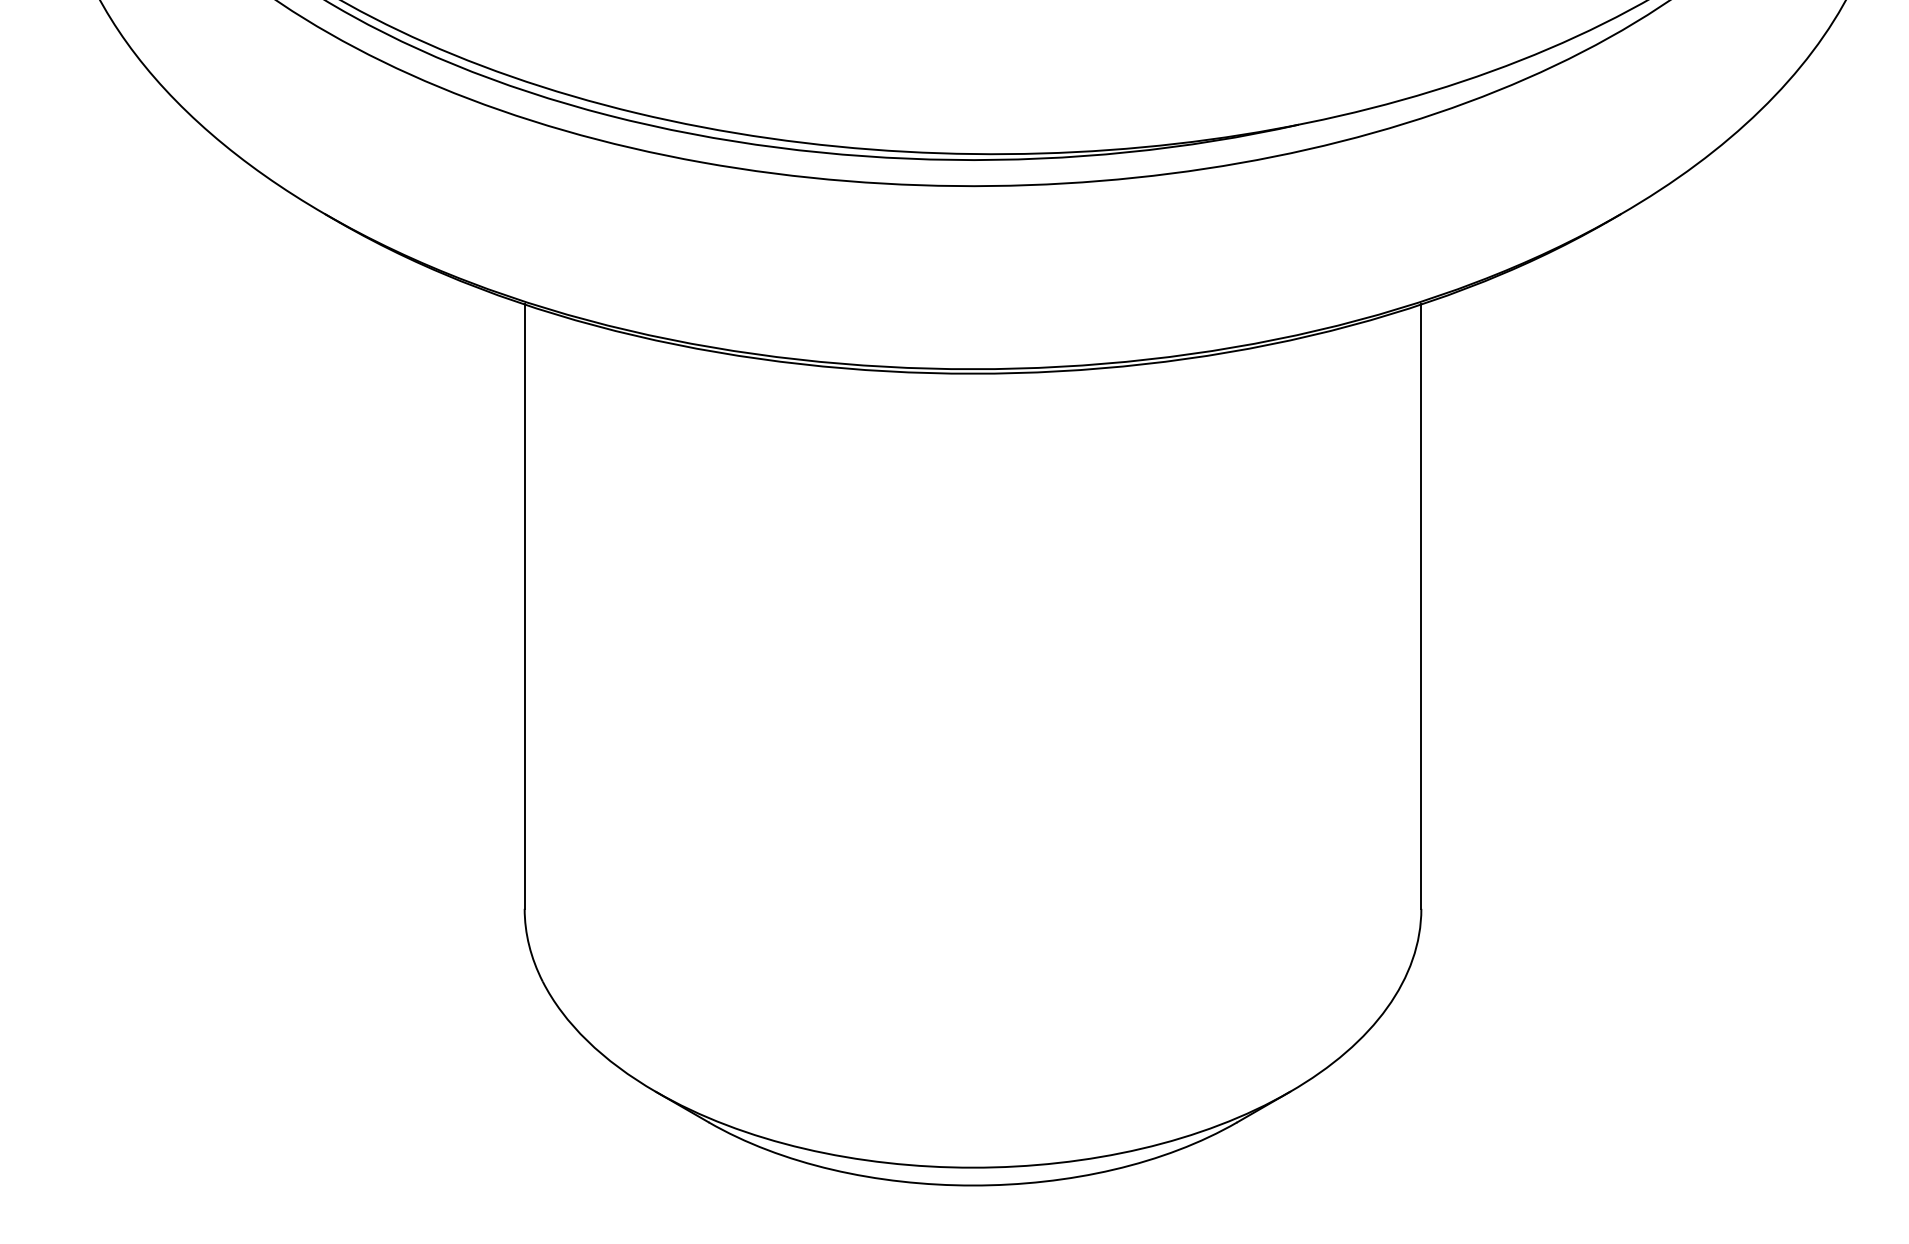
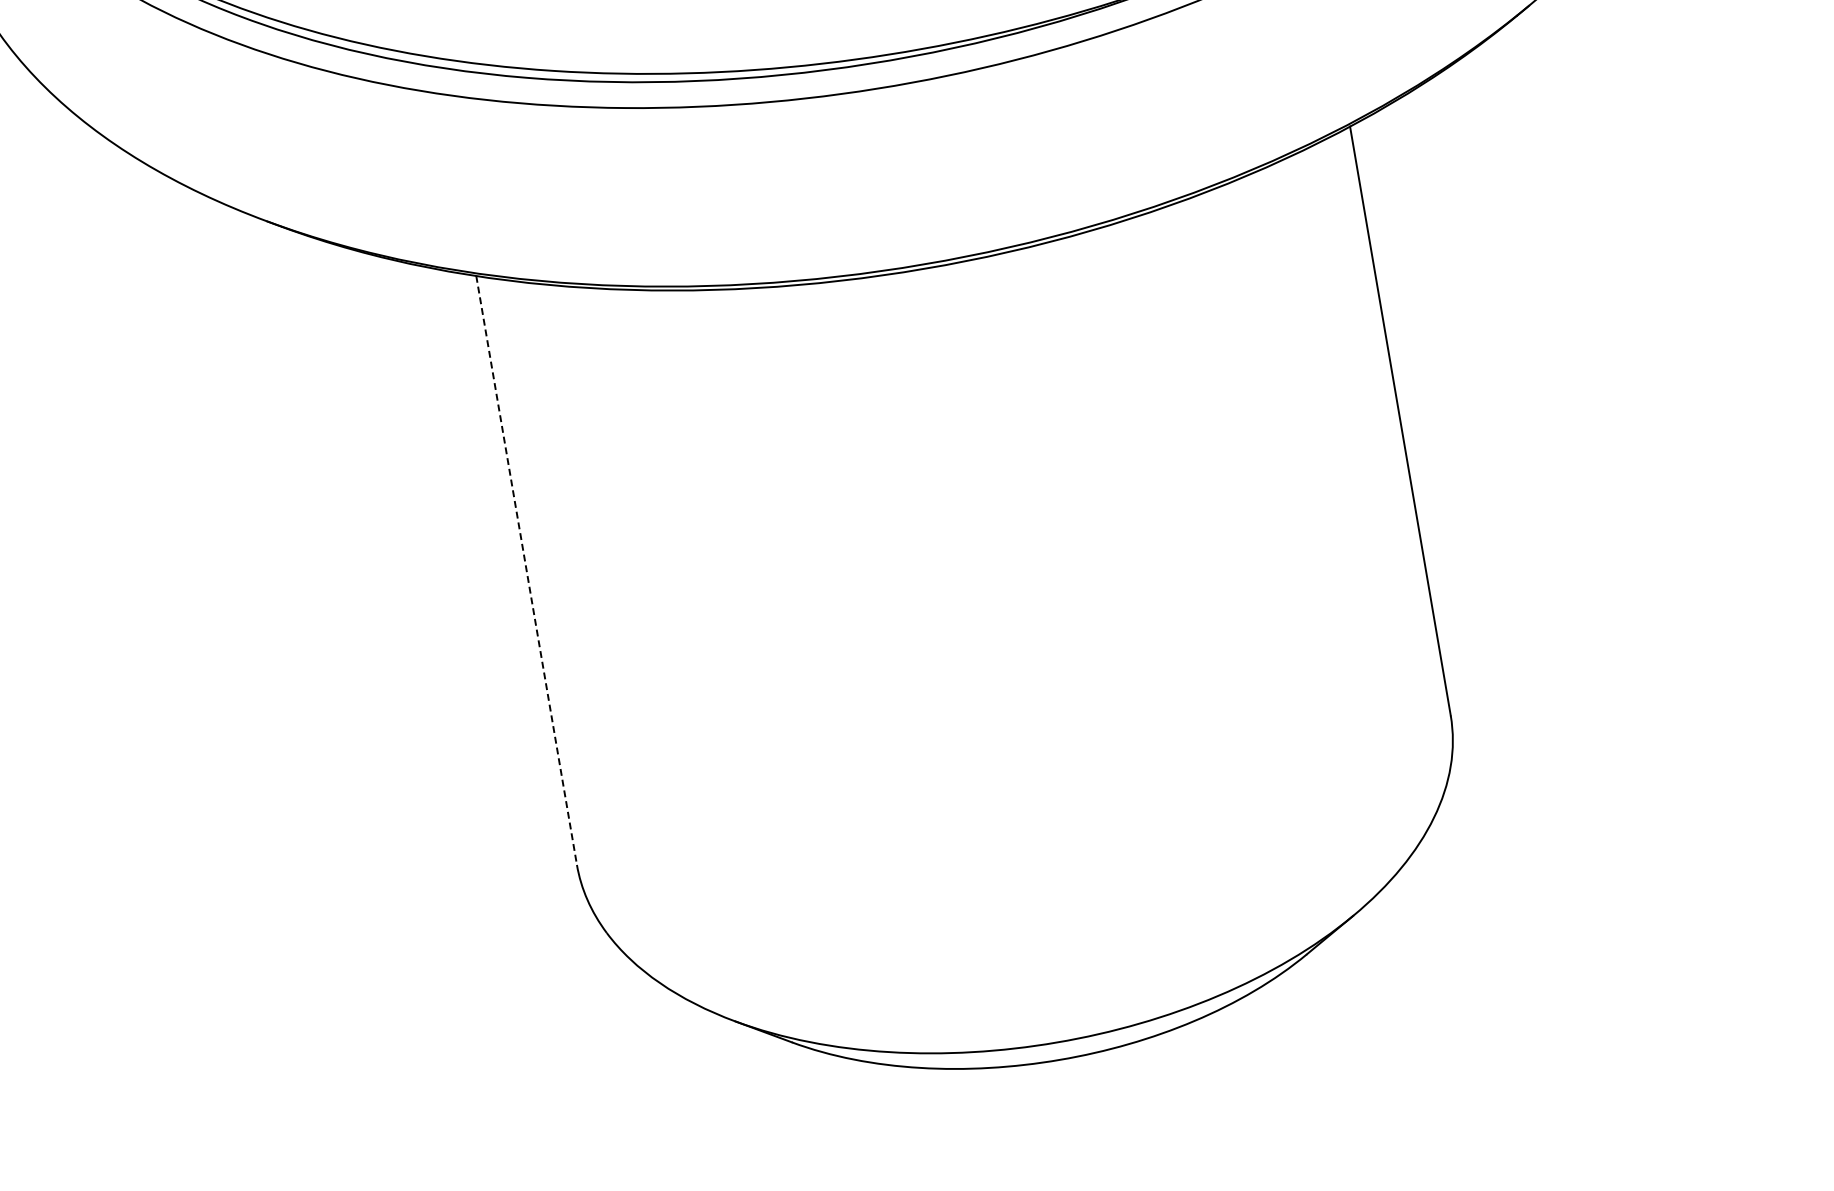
line: (524, 607) -> (526, 571), solid -> dashed

